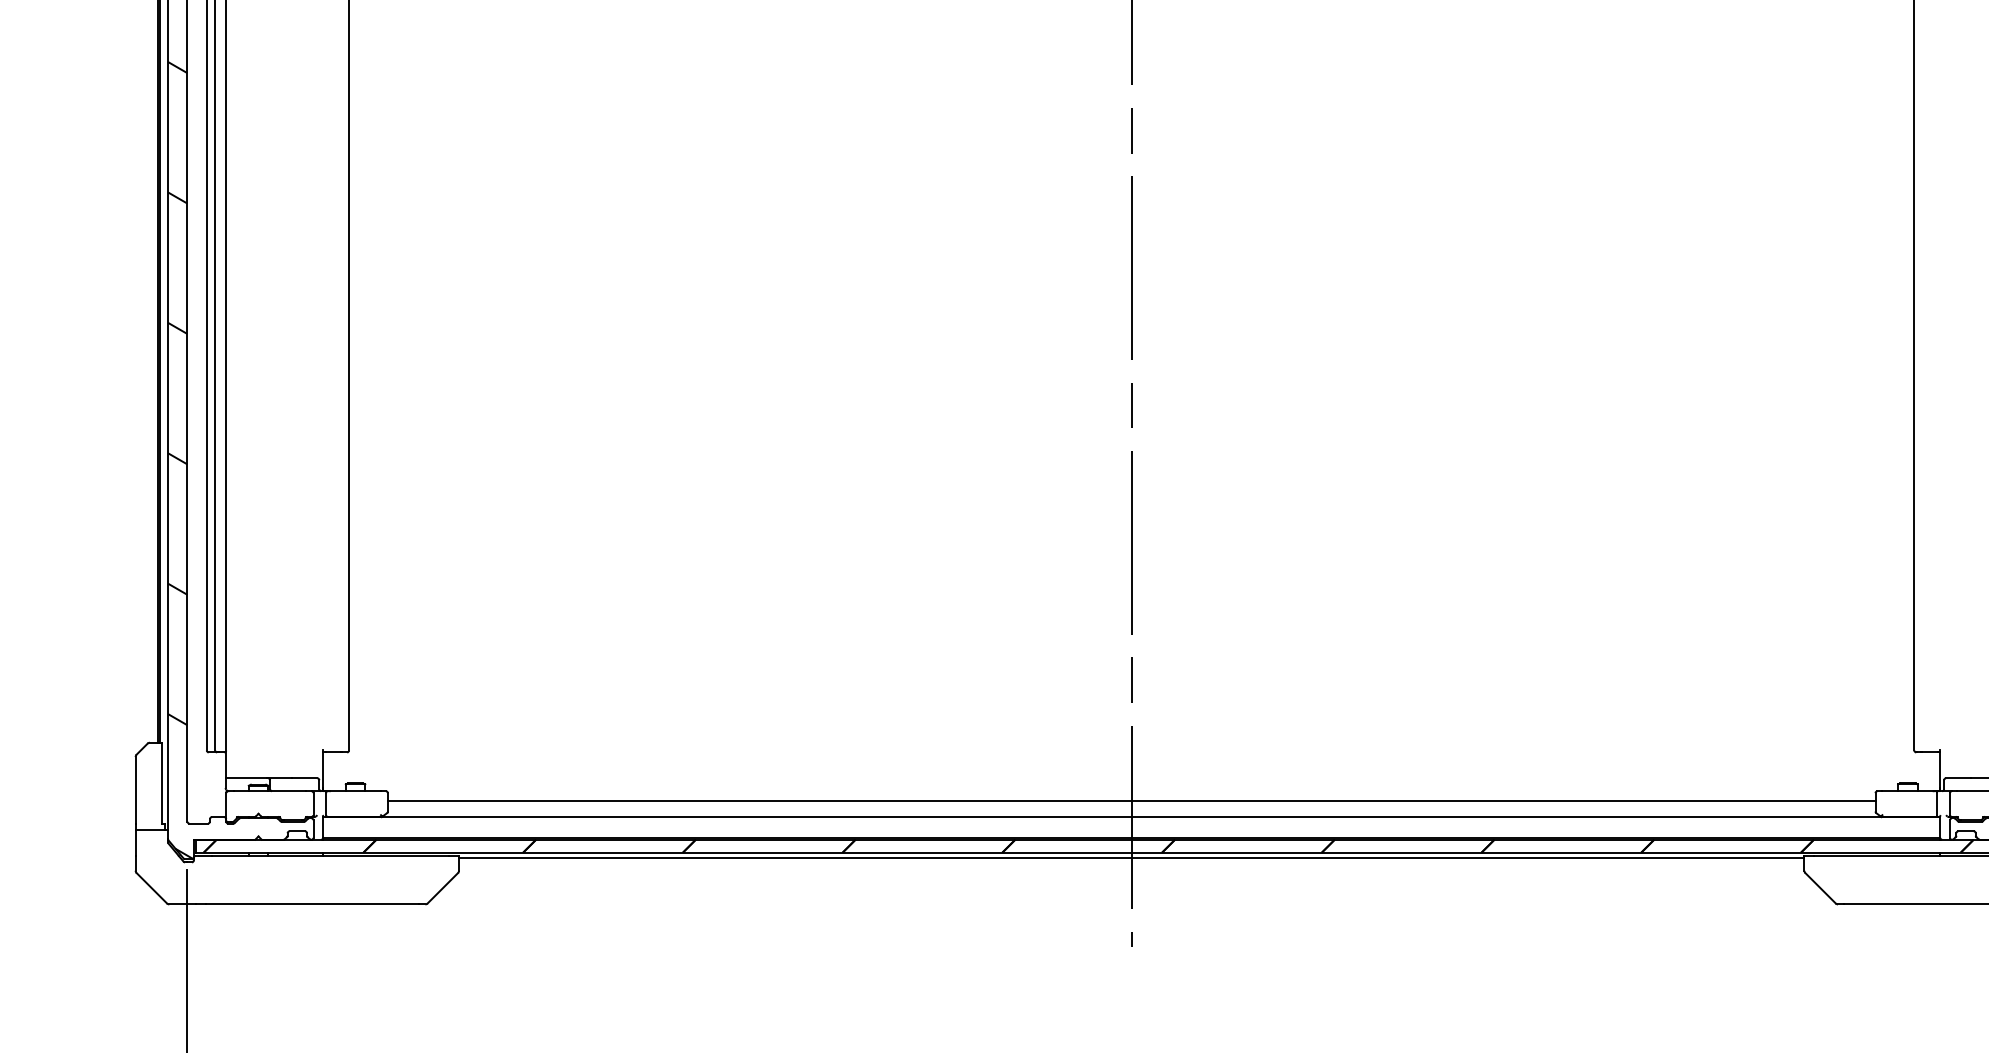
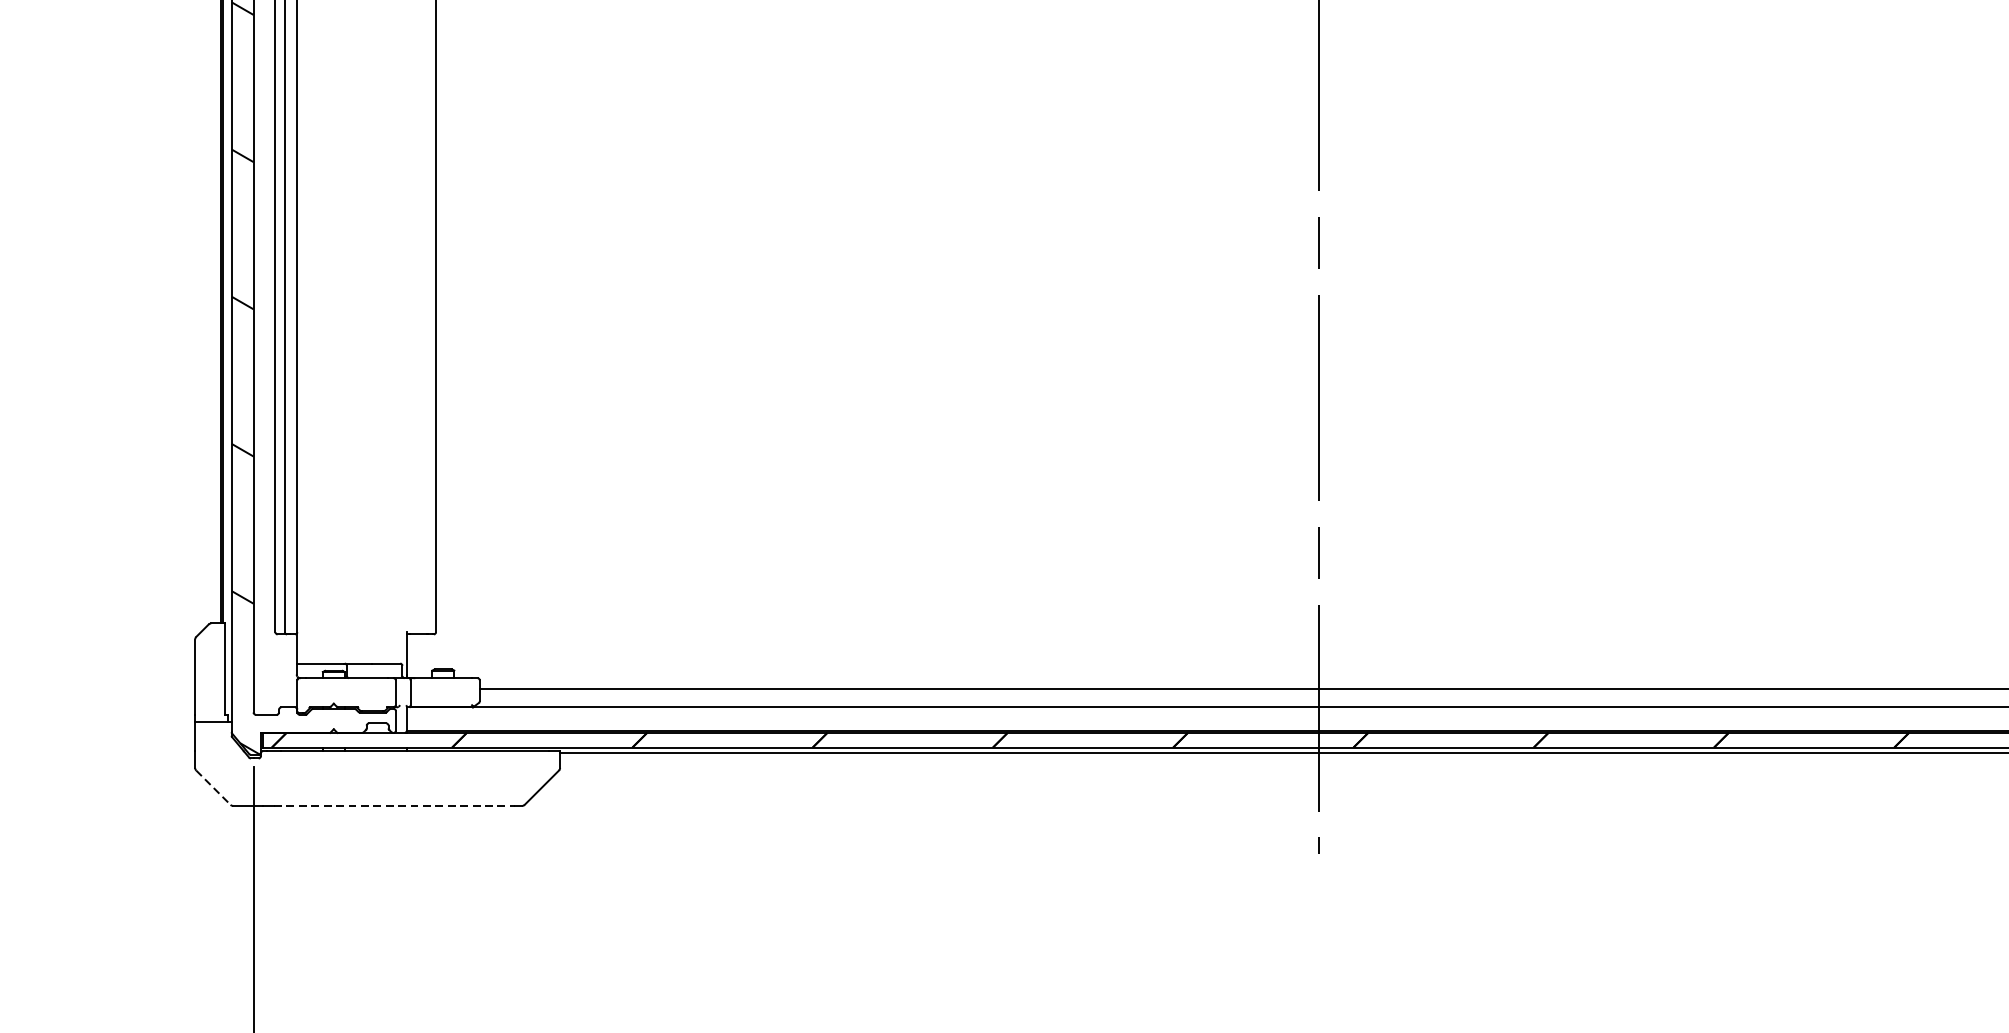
line: (151, 888) -> (213, 787), solid -> dashed
line: (312, 904) -> (394, 806), solid -> dashed

